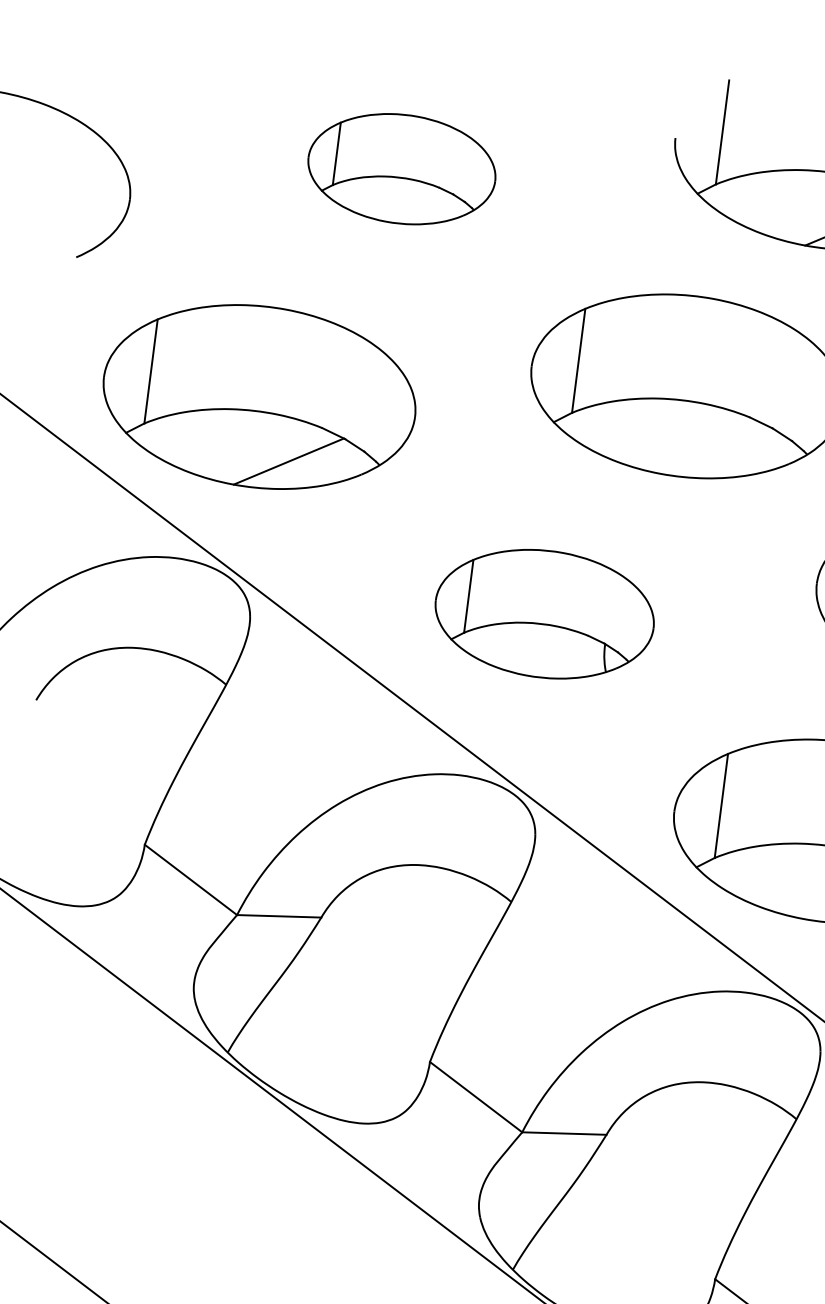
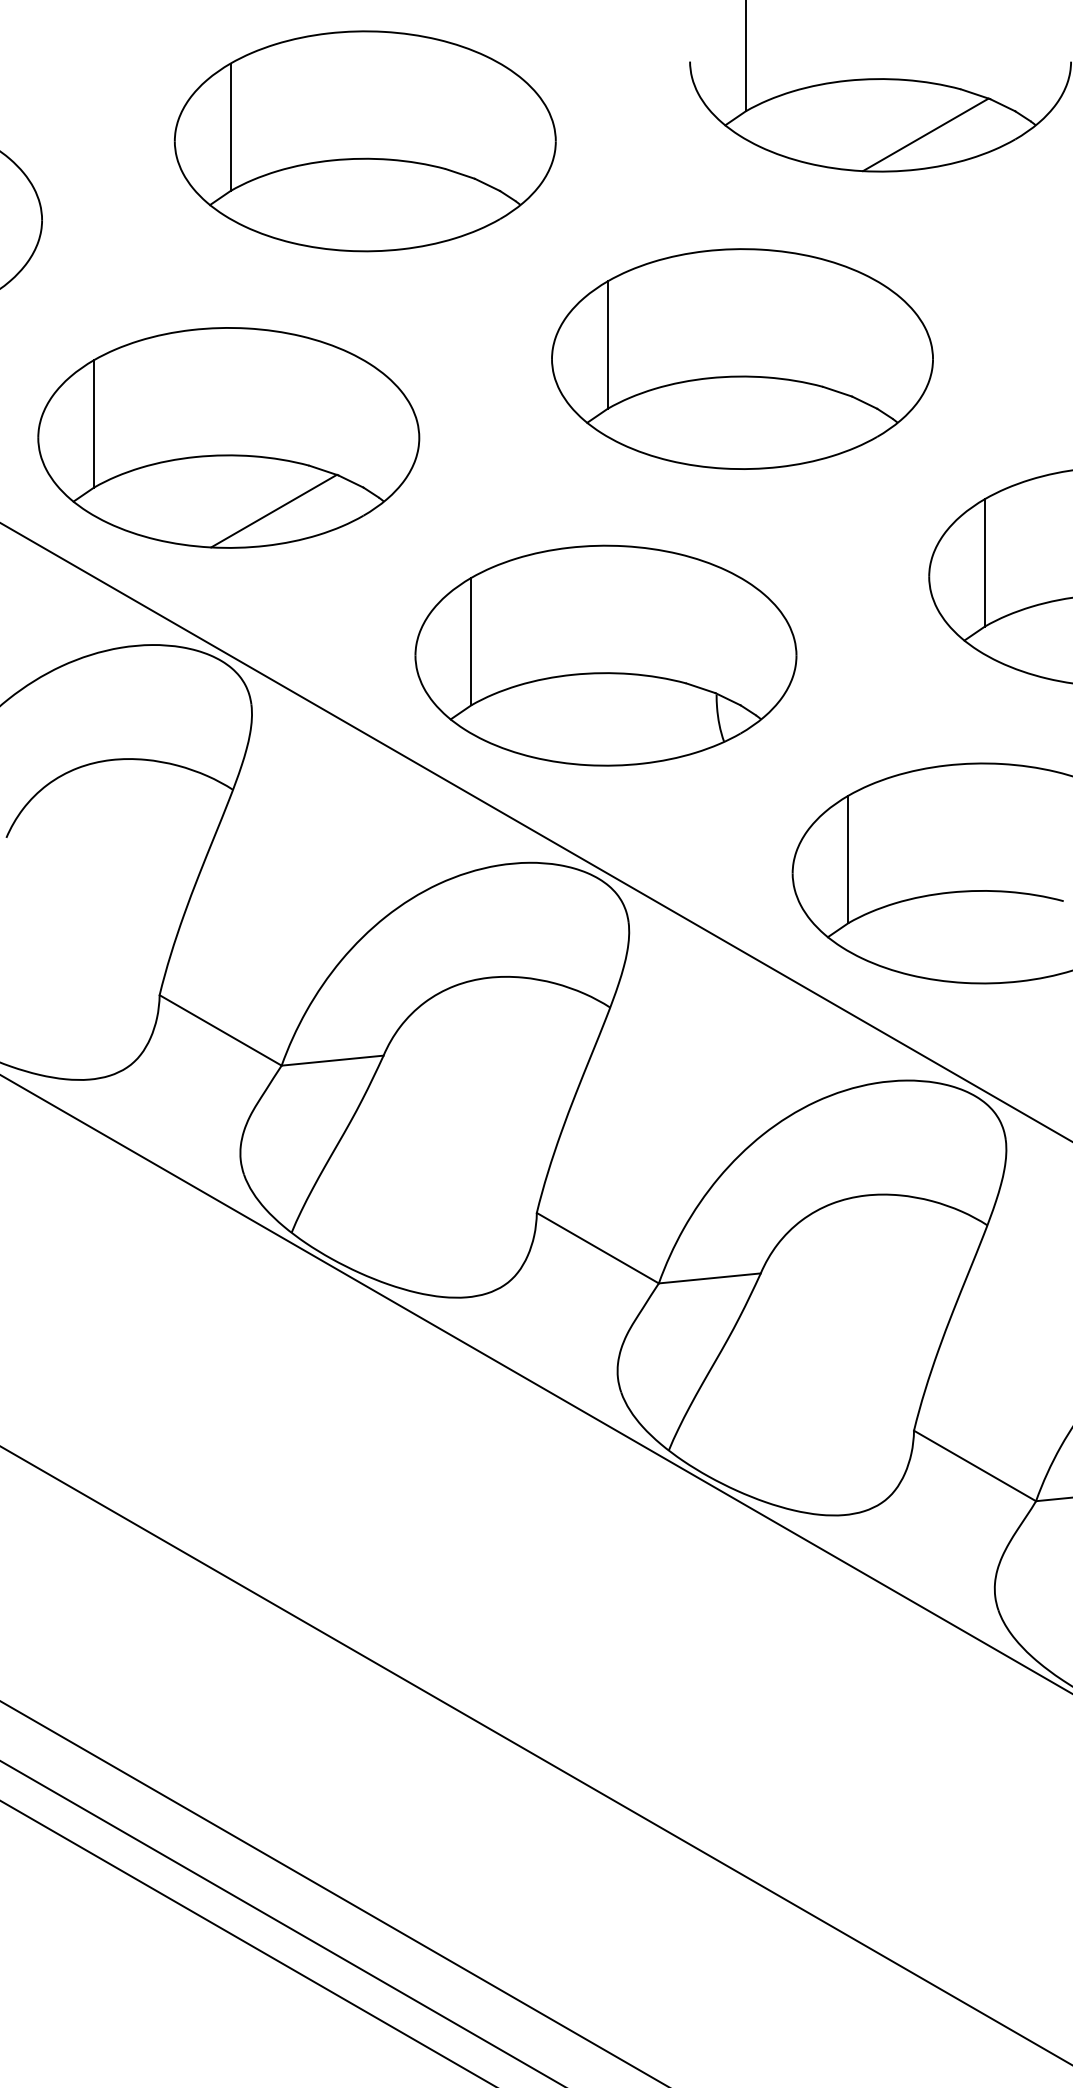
part: (401, 169) -> (364, 141), size x1.67
part: (544, 614) -> (605, 655), size x1.43

